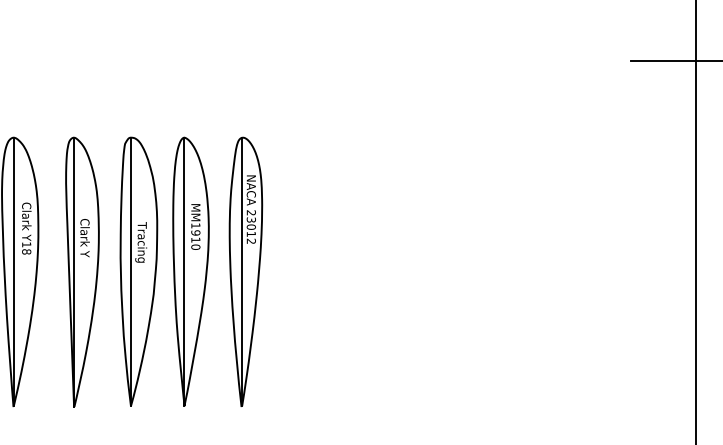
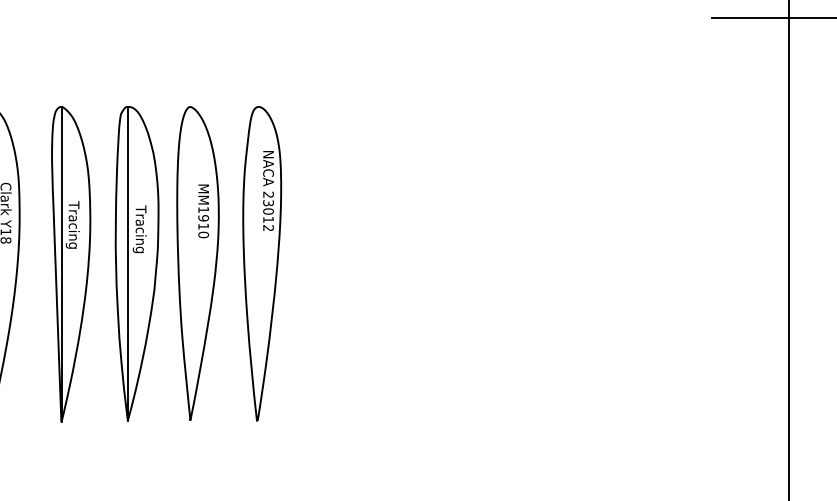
text: (83, 238) -> (72, 224), Clark Y -> Tracing
line: (184, 271) -> (190, 263), removed
line: (241, 271) -> (257, 263), removed

